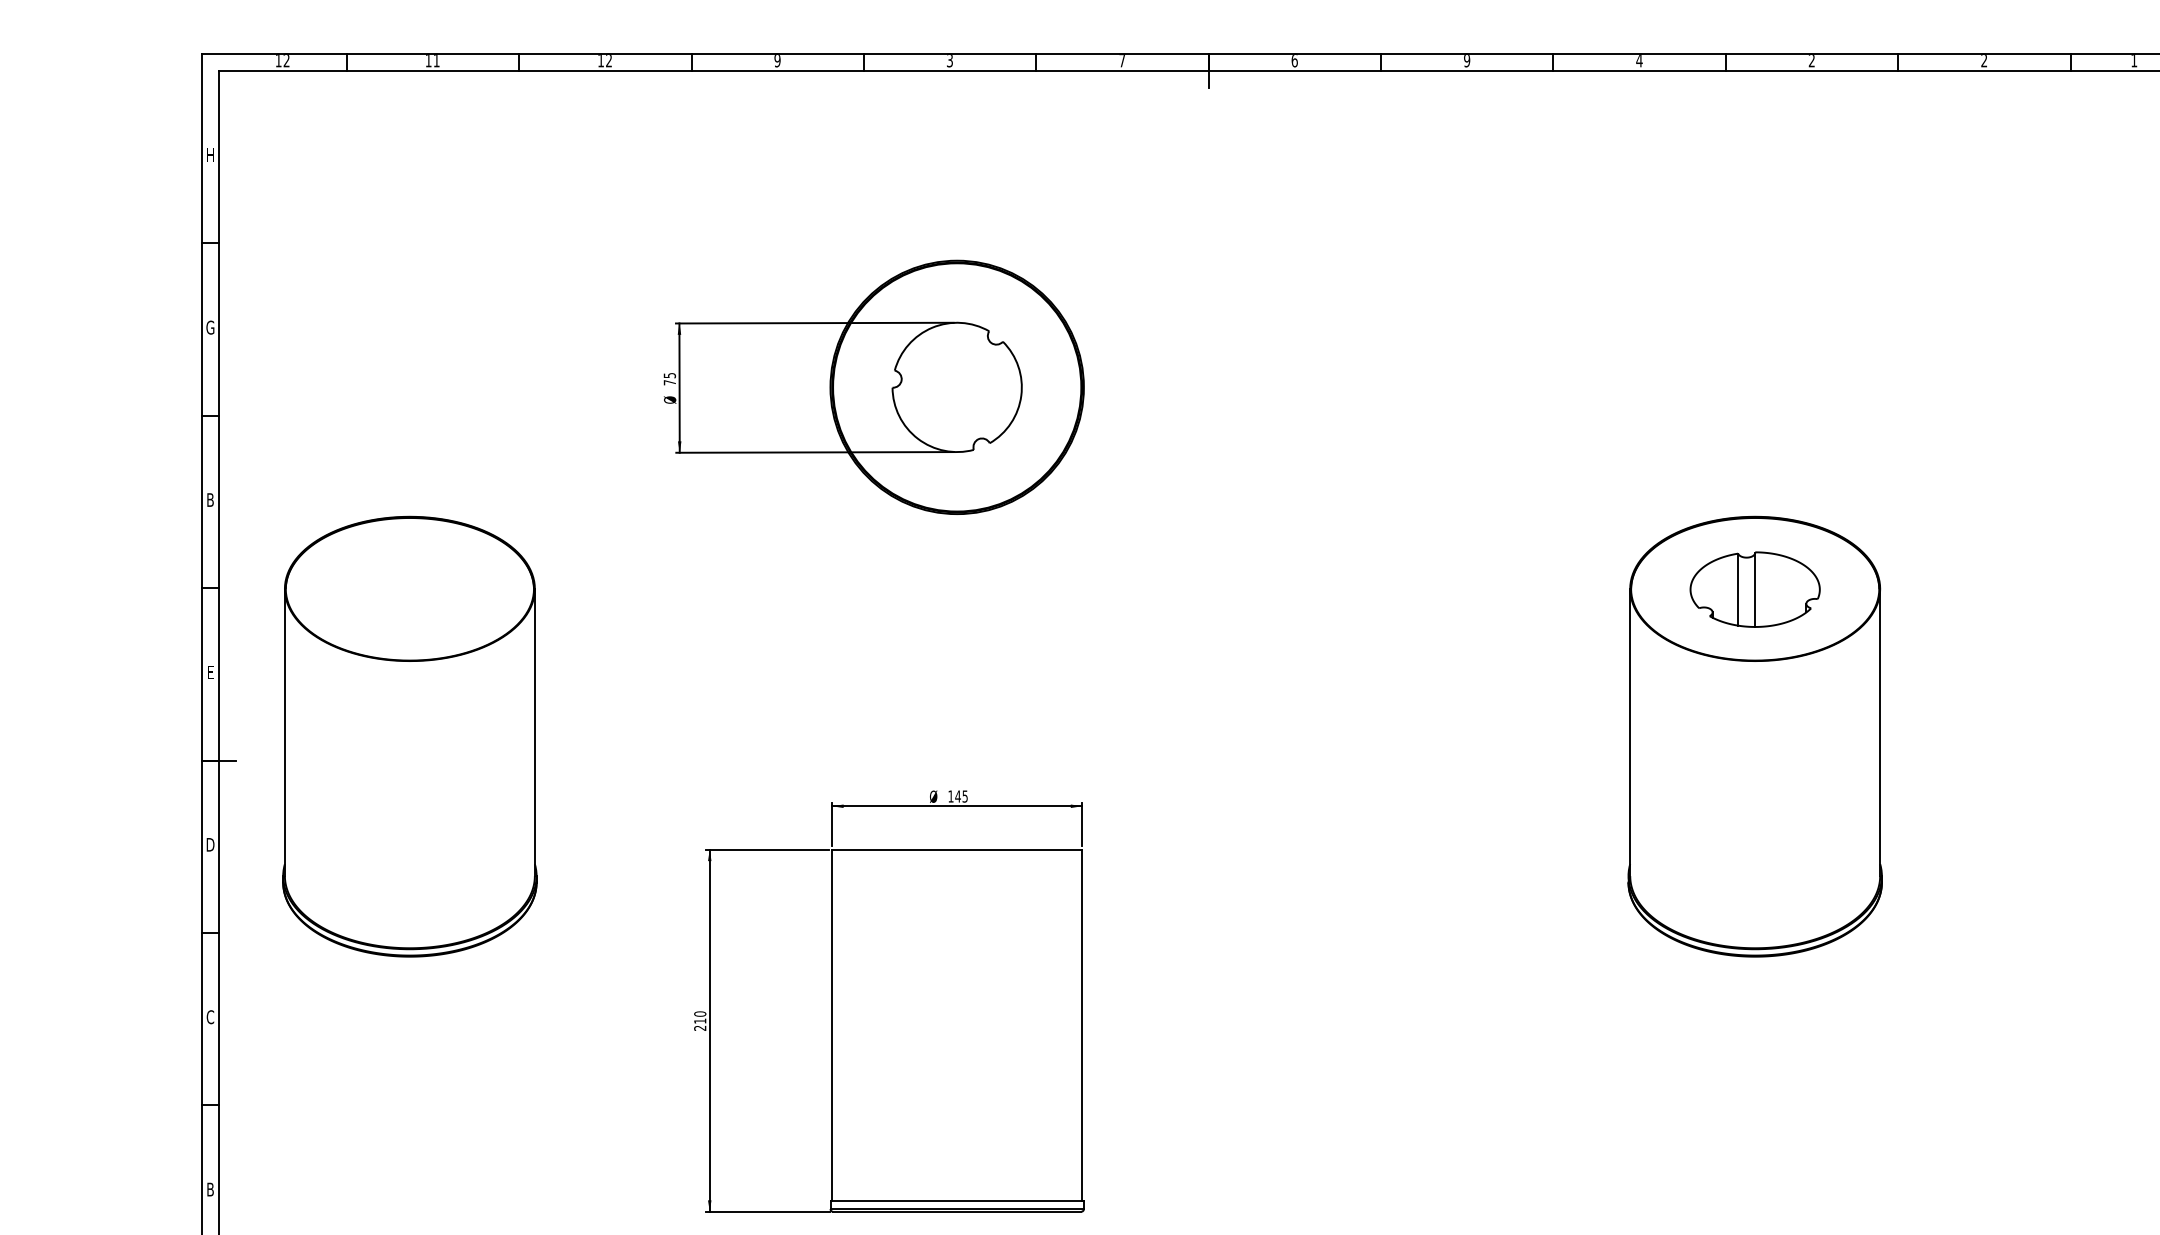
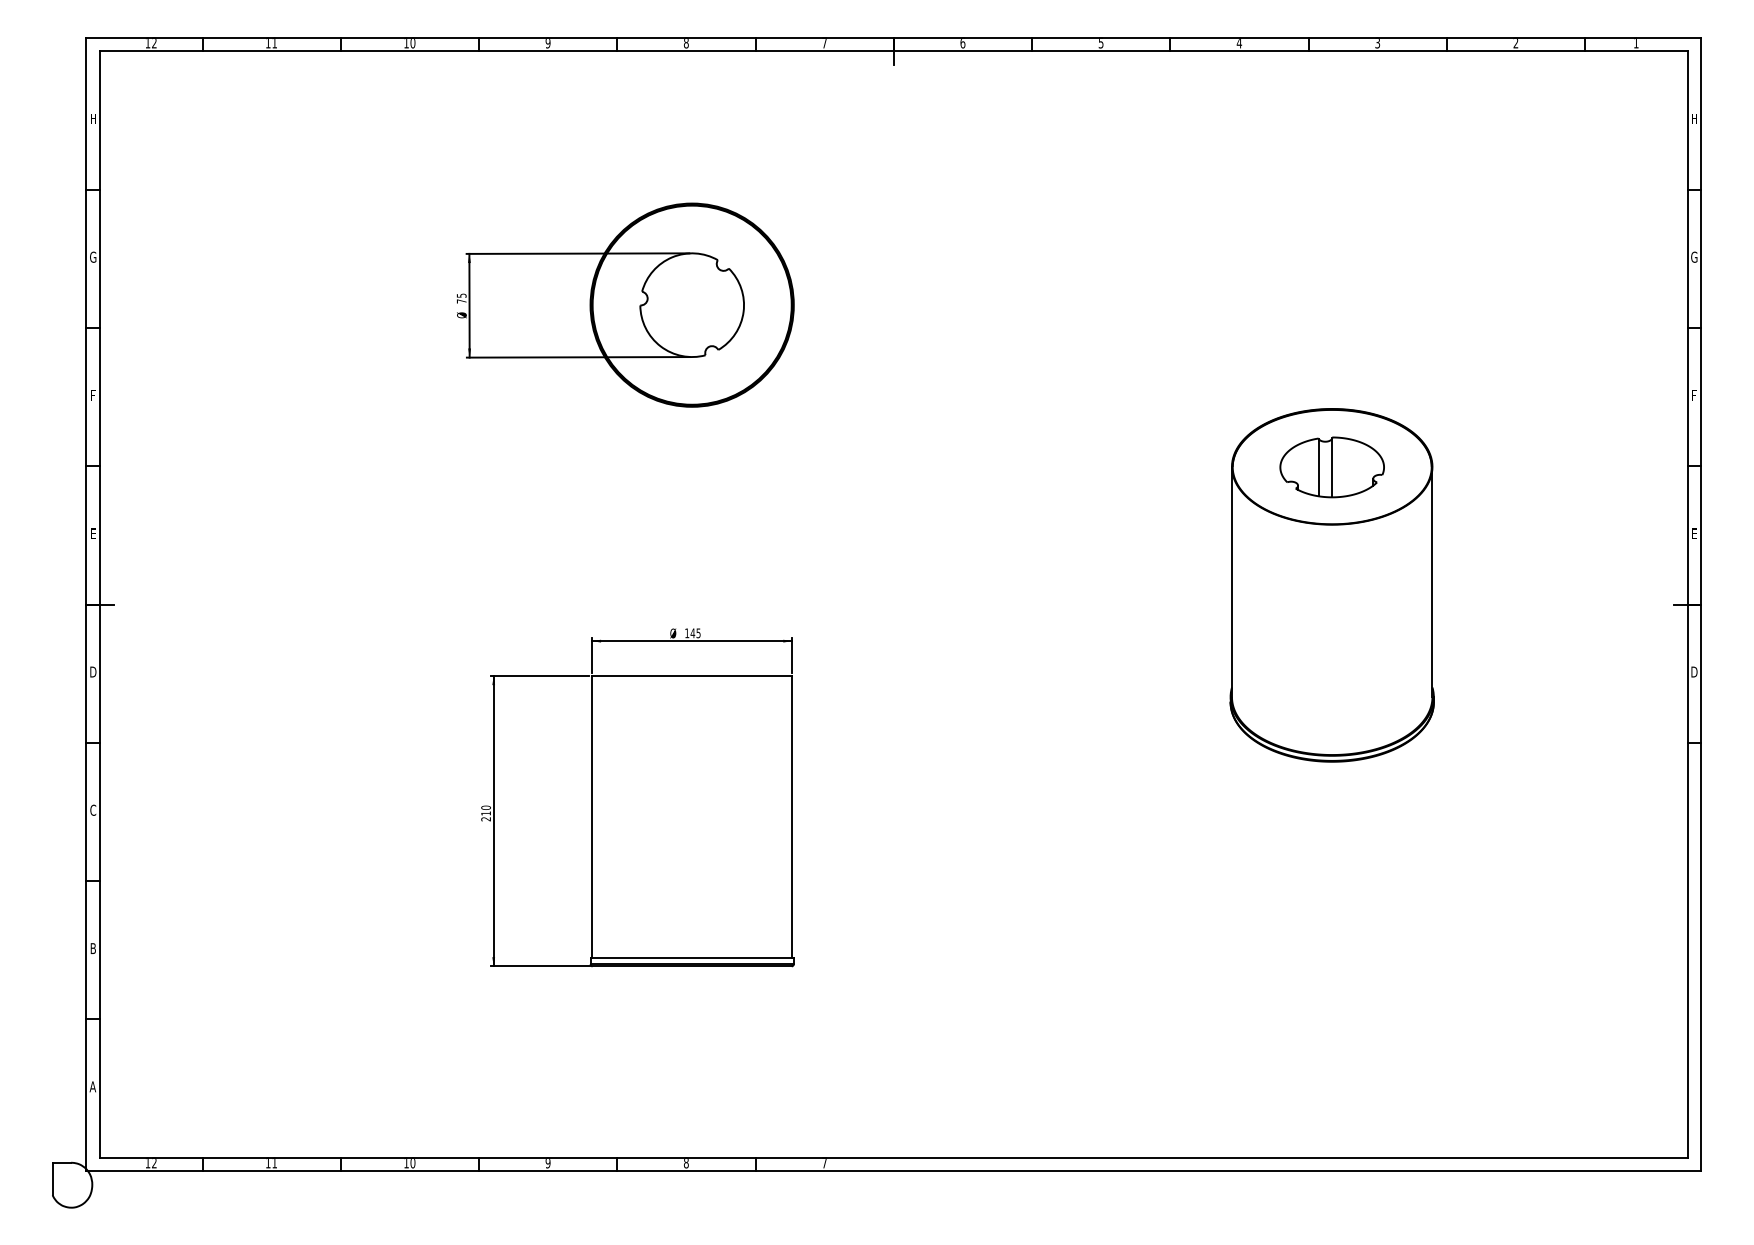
text: (608, 61) -> (412, 43), 12 -> 10
text: (948, 61) -> (685, 43), 3 -> 8
text: (1466, 61) -> (1100, 43), 9 -> 5
text: (1811, 61) -> (1377, 43), 2 -> 3
text: (209, 500) -> (92, 395), B -> F
part: (408, 736) -> (252, 585), removed

